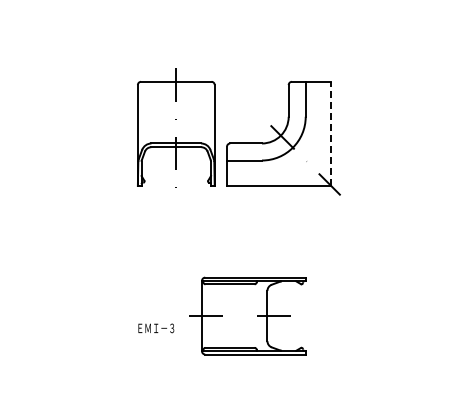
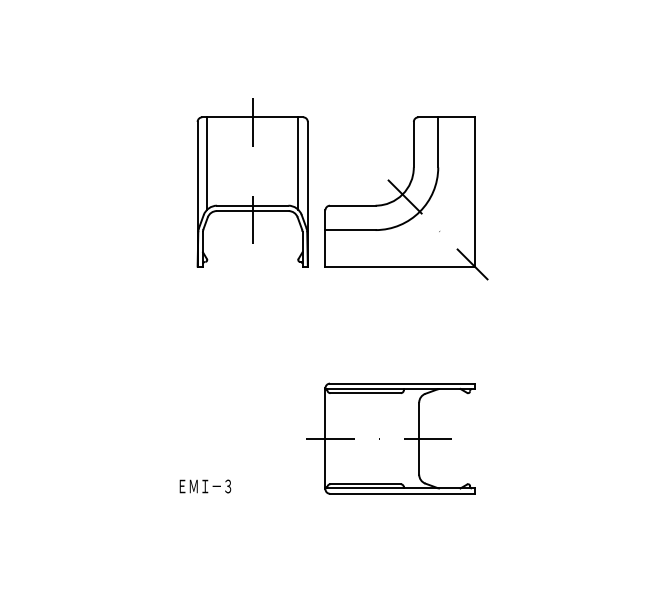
line: (144, 113) -> (207, 162), added
line: (208, 113) -> (298, 162), added
line: (331, 133) -> (475, 191), dashed -> solid
part: (247, 315) -> (390, 437), moved
text: (156, 328) -> (205, 486), moved

